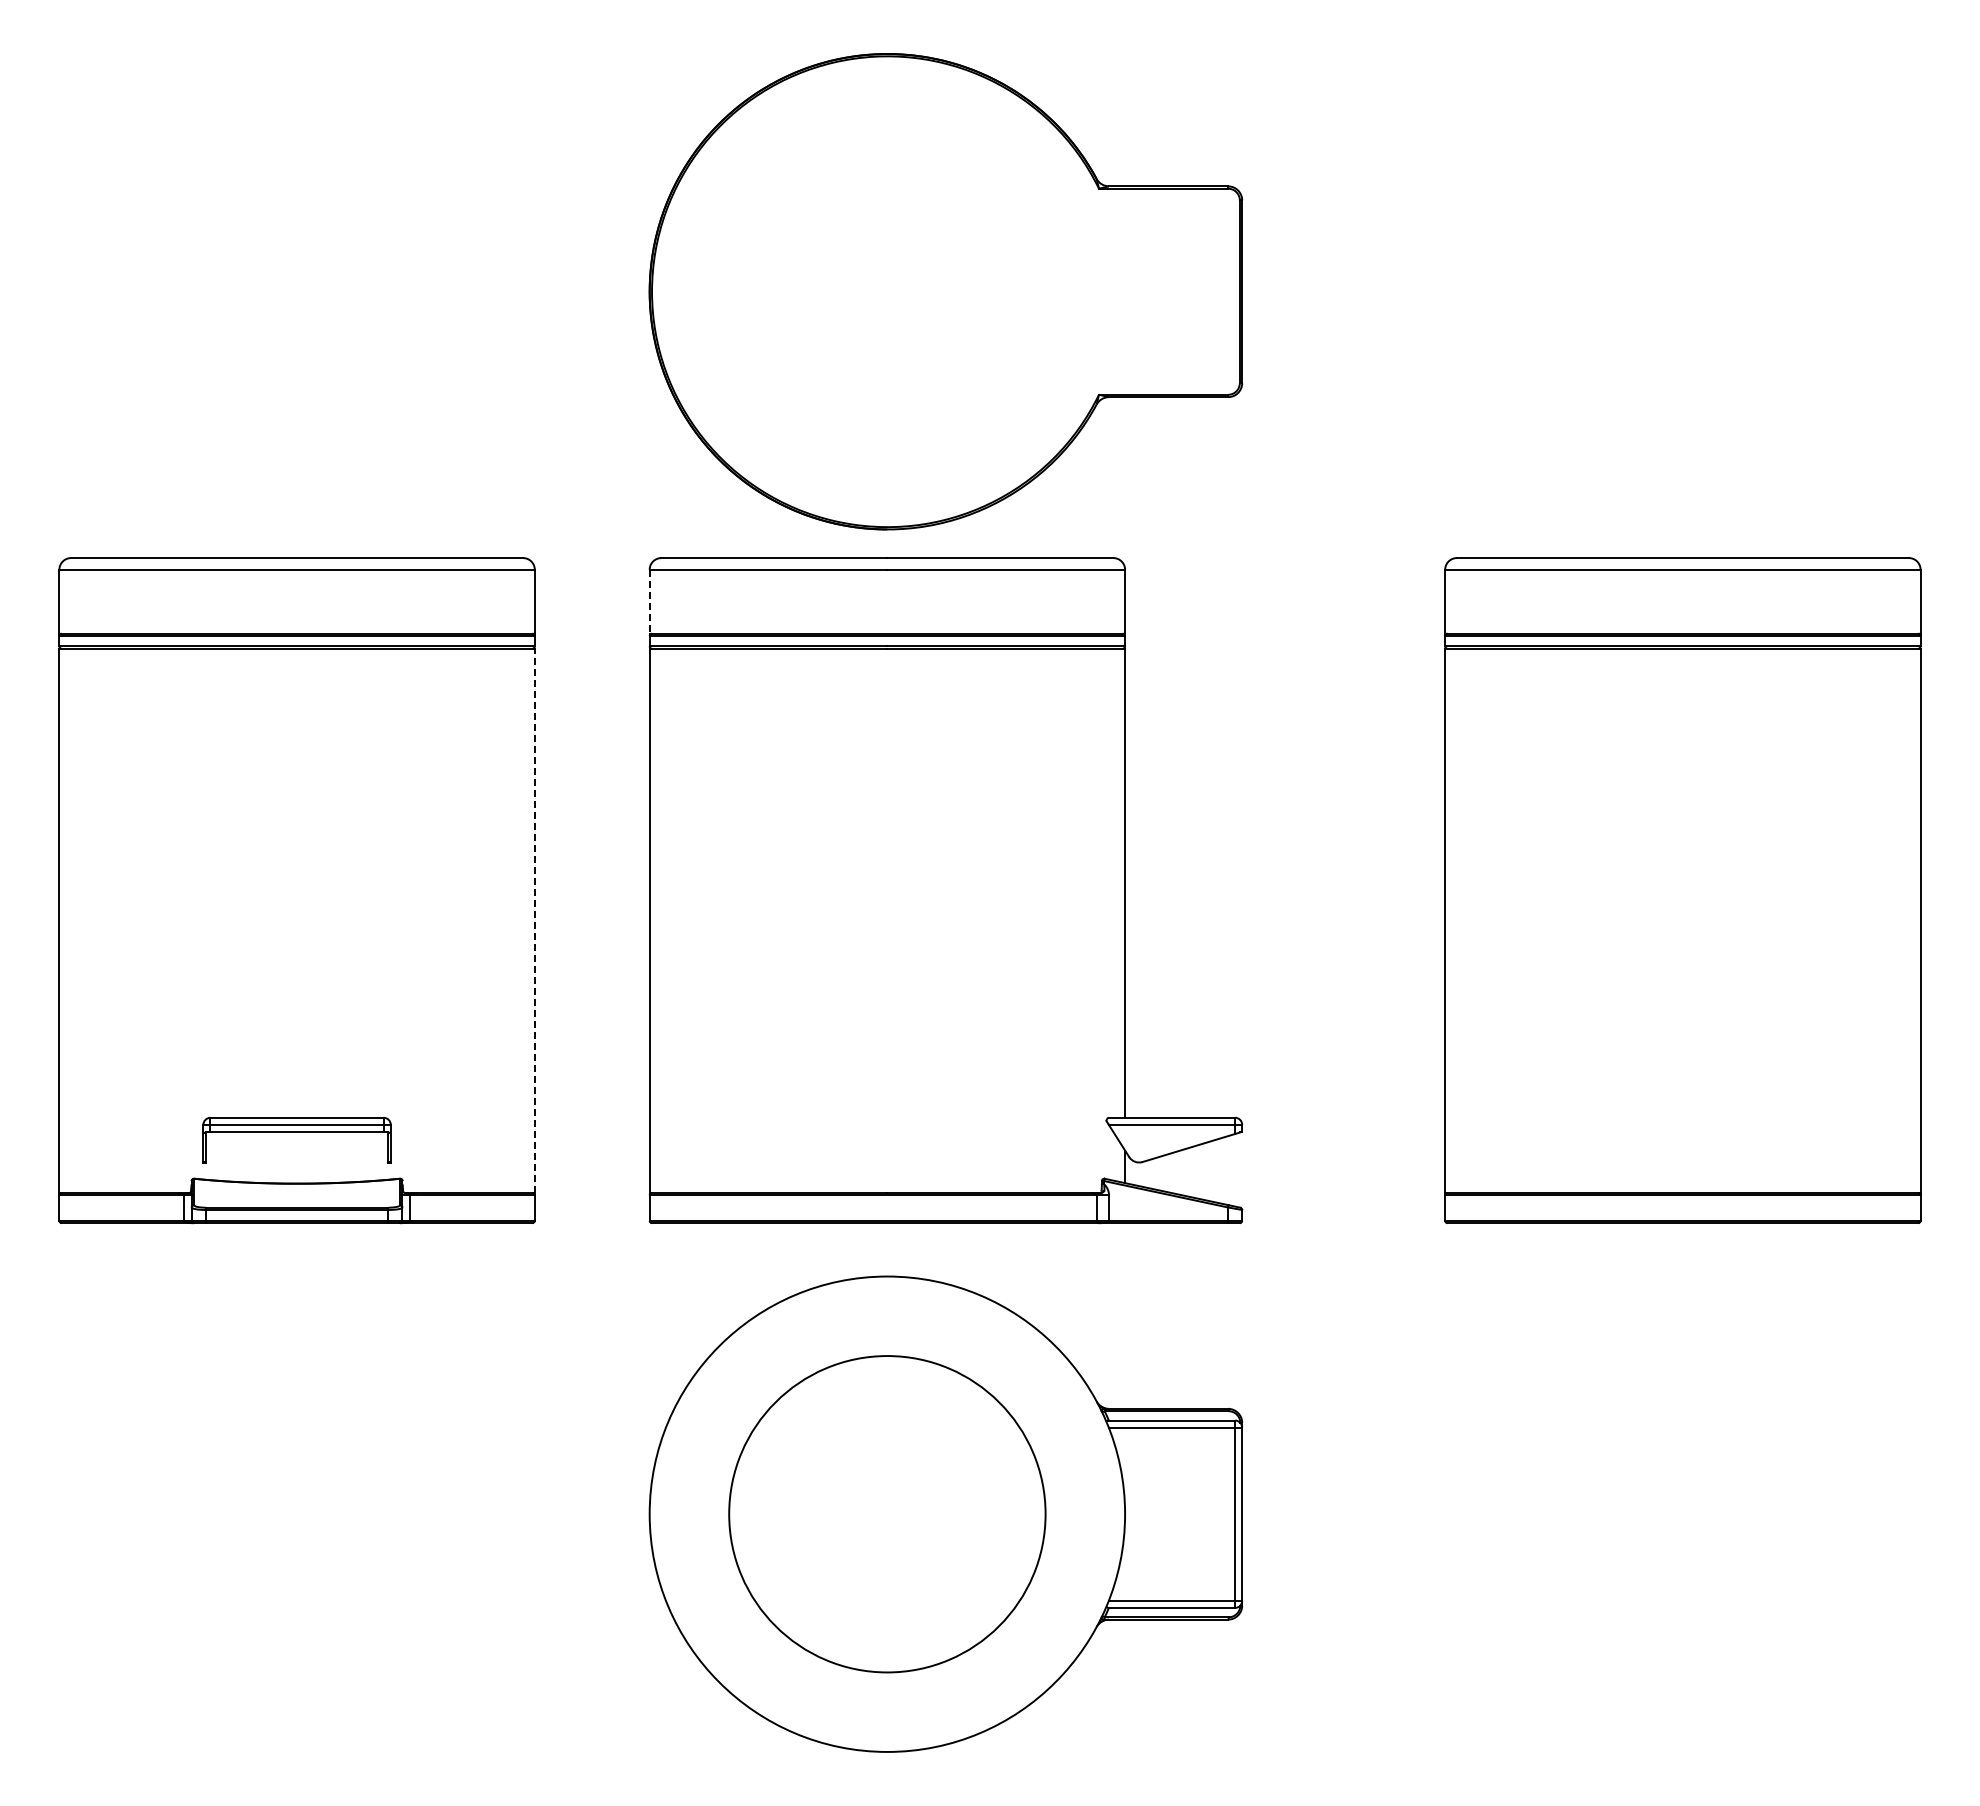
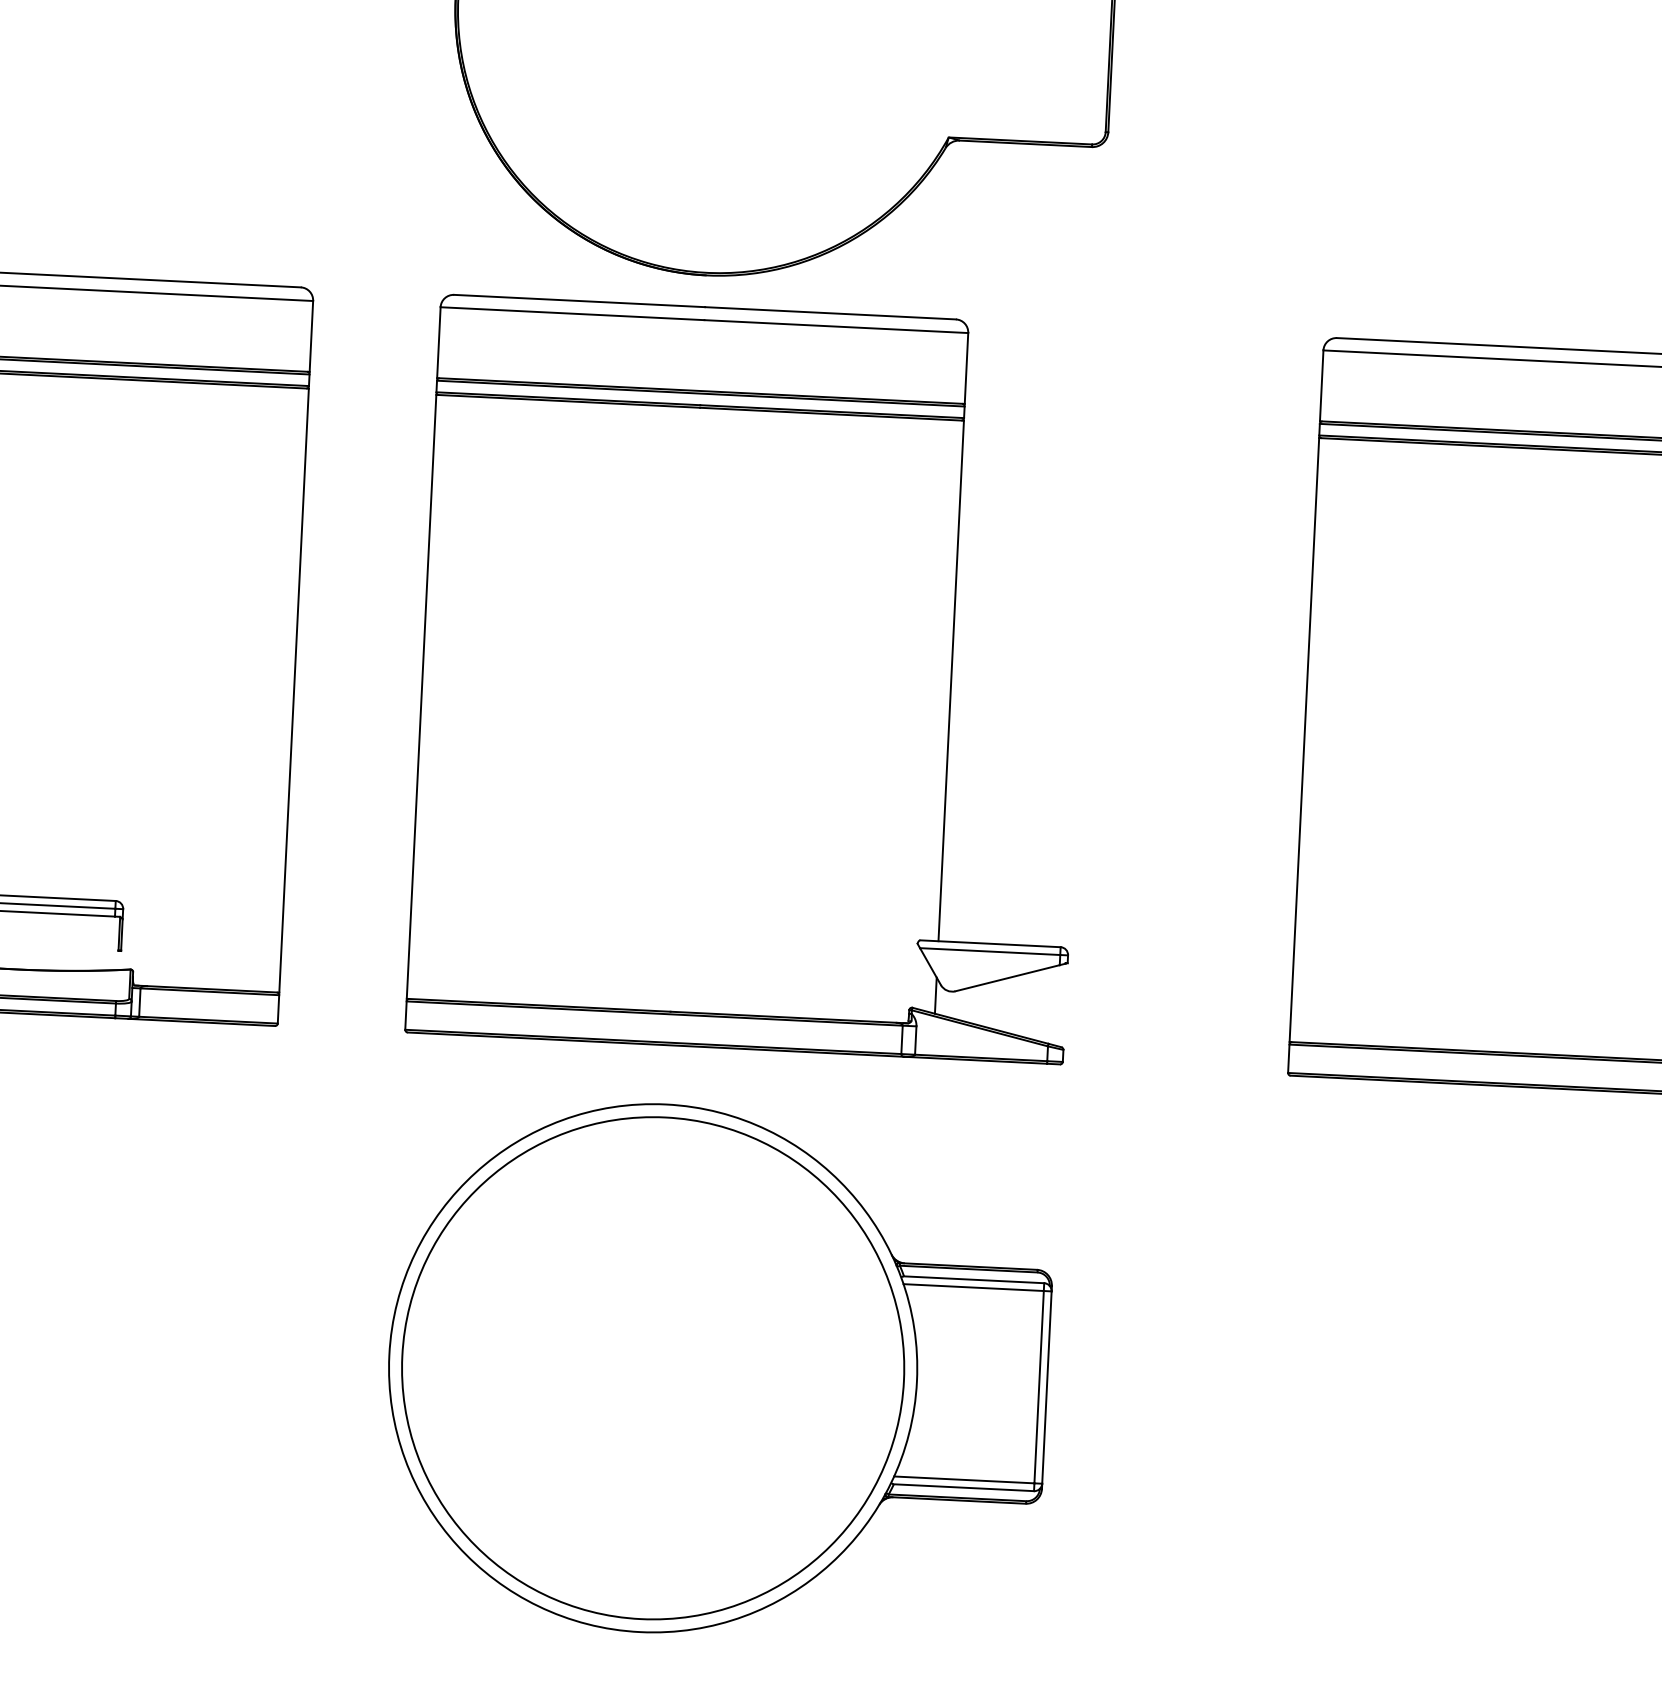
line: (649, 601) -> (438, 342), dashed -> solid
line: (534, 920) -> (293, 690), dashed -> solid
circle: (887, 1514) -> (653, 1368), size x1.43

